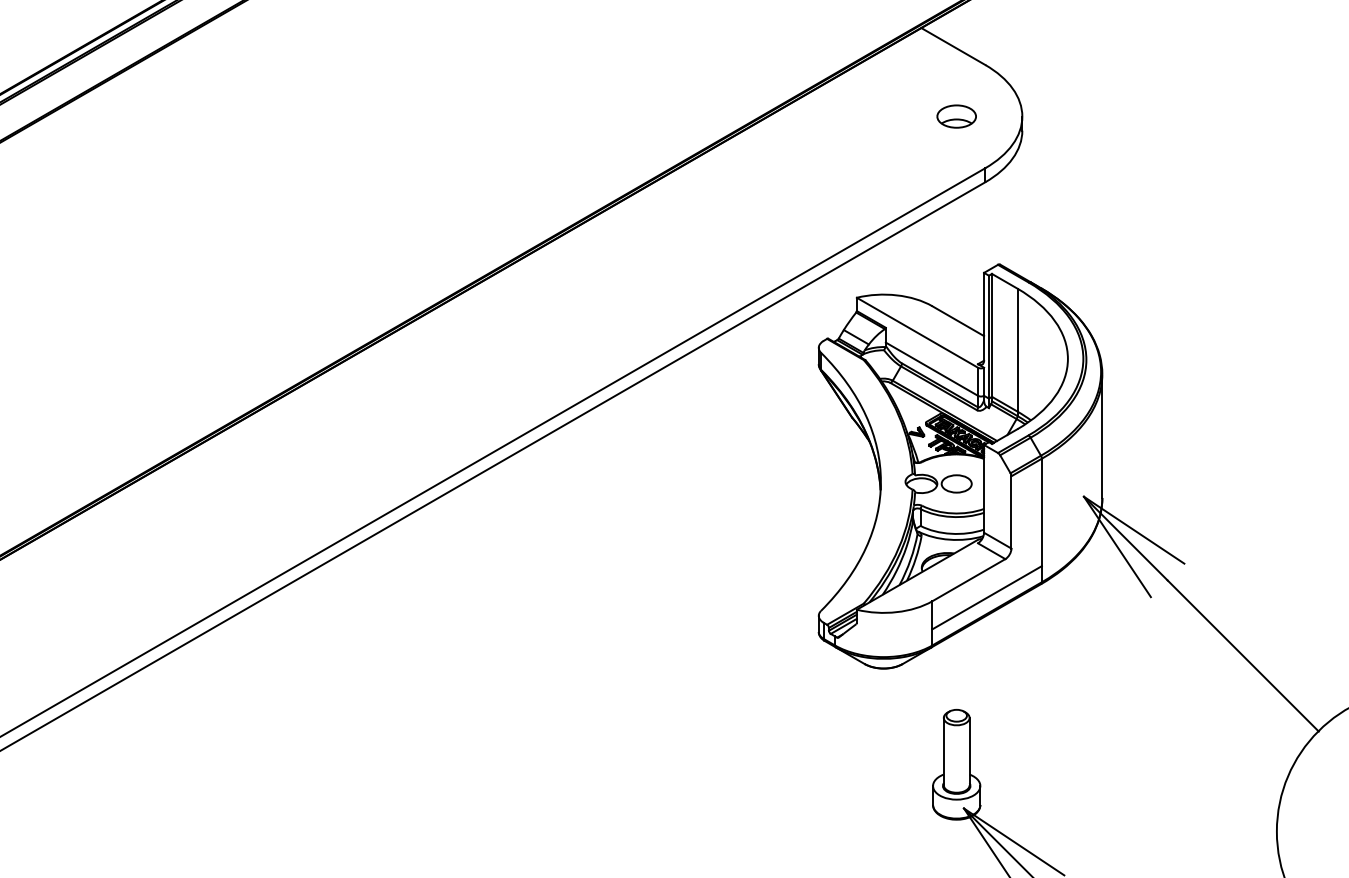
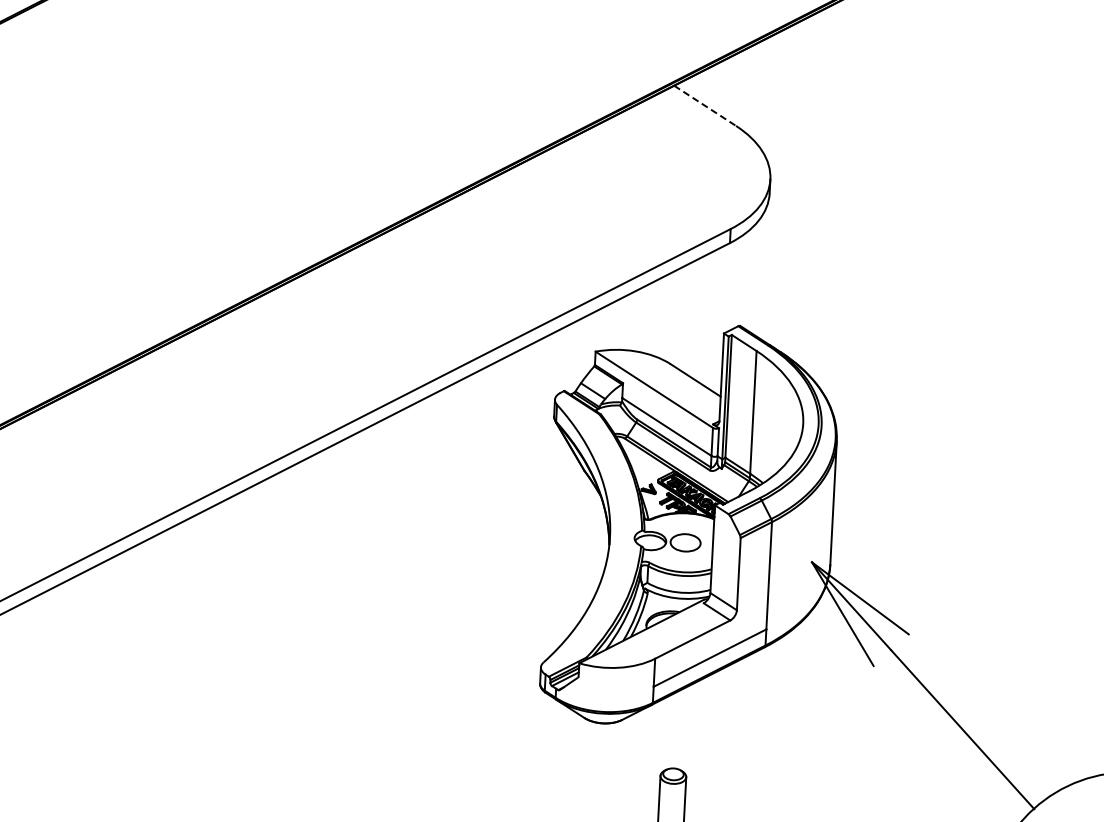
line: (953, 46) -> (705, 105), solid -> dashed
part: (956, 116) -> (704, 175), removed

